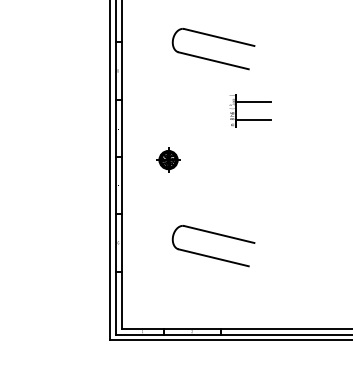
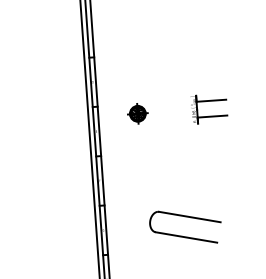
part: (209, 58) -> (170, 66), removed
part: (168, 159) -> (137, 113), moved

